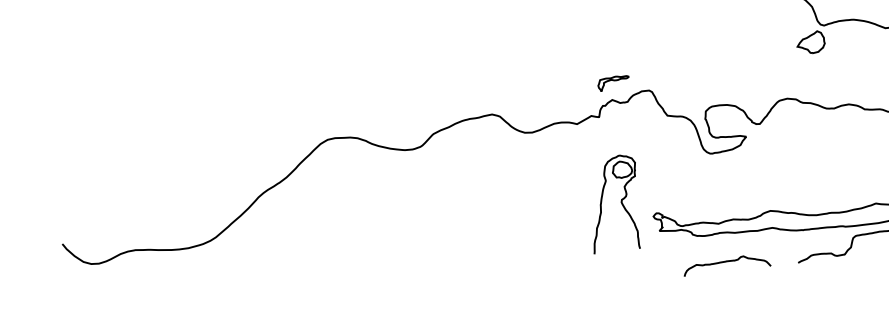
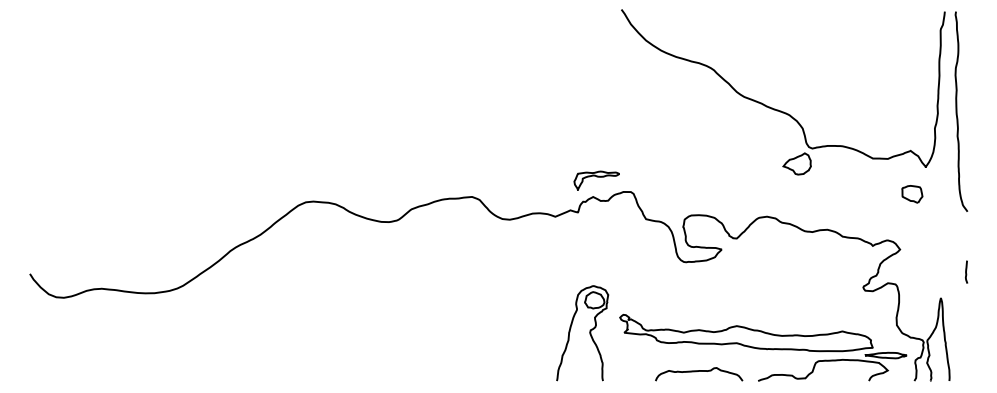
part: (613, 83) -> (596, 180), size x1.43
part: (621, 203) -> (589, 333), moved
curve: (726, 261) -> (699, 371), moved

